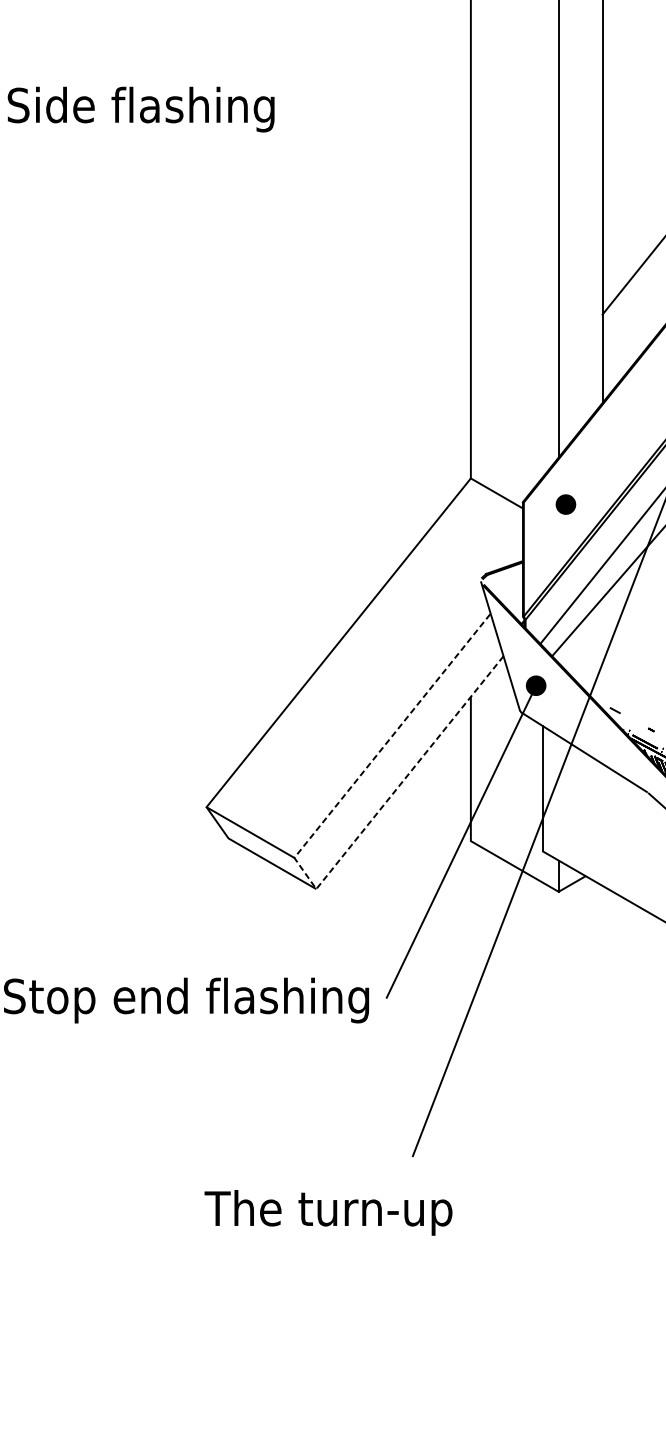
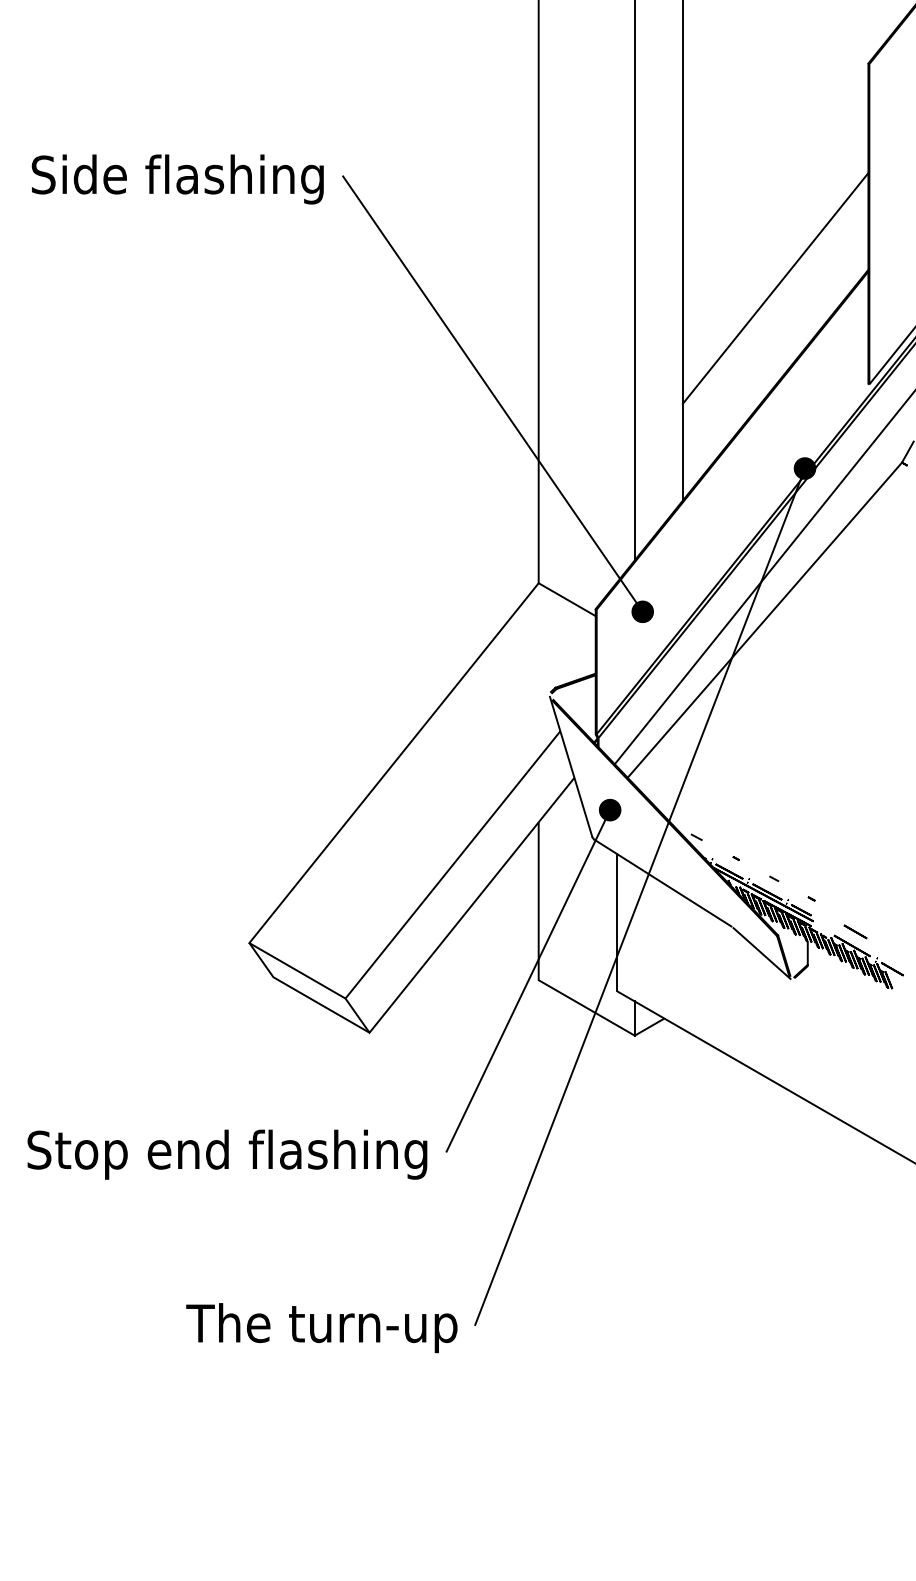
line: (425, 301) -> (489, 389), added
line: (300, 867) -> (352, 1009), dashed -> solid
text: (328, 1213) -> (321, 1328), moved

